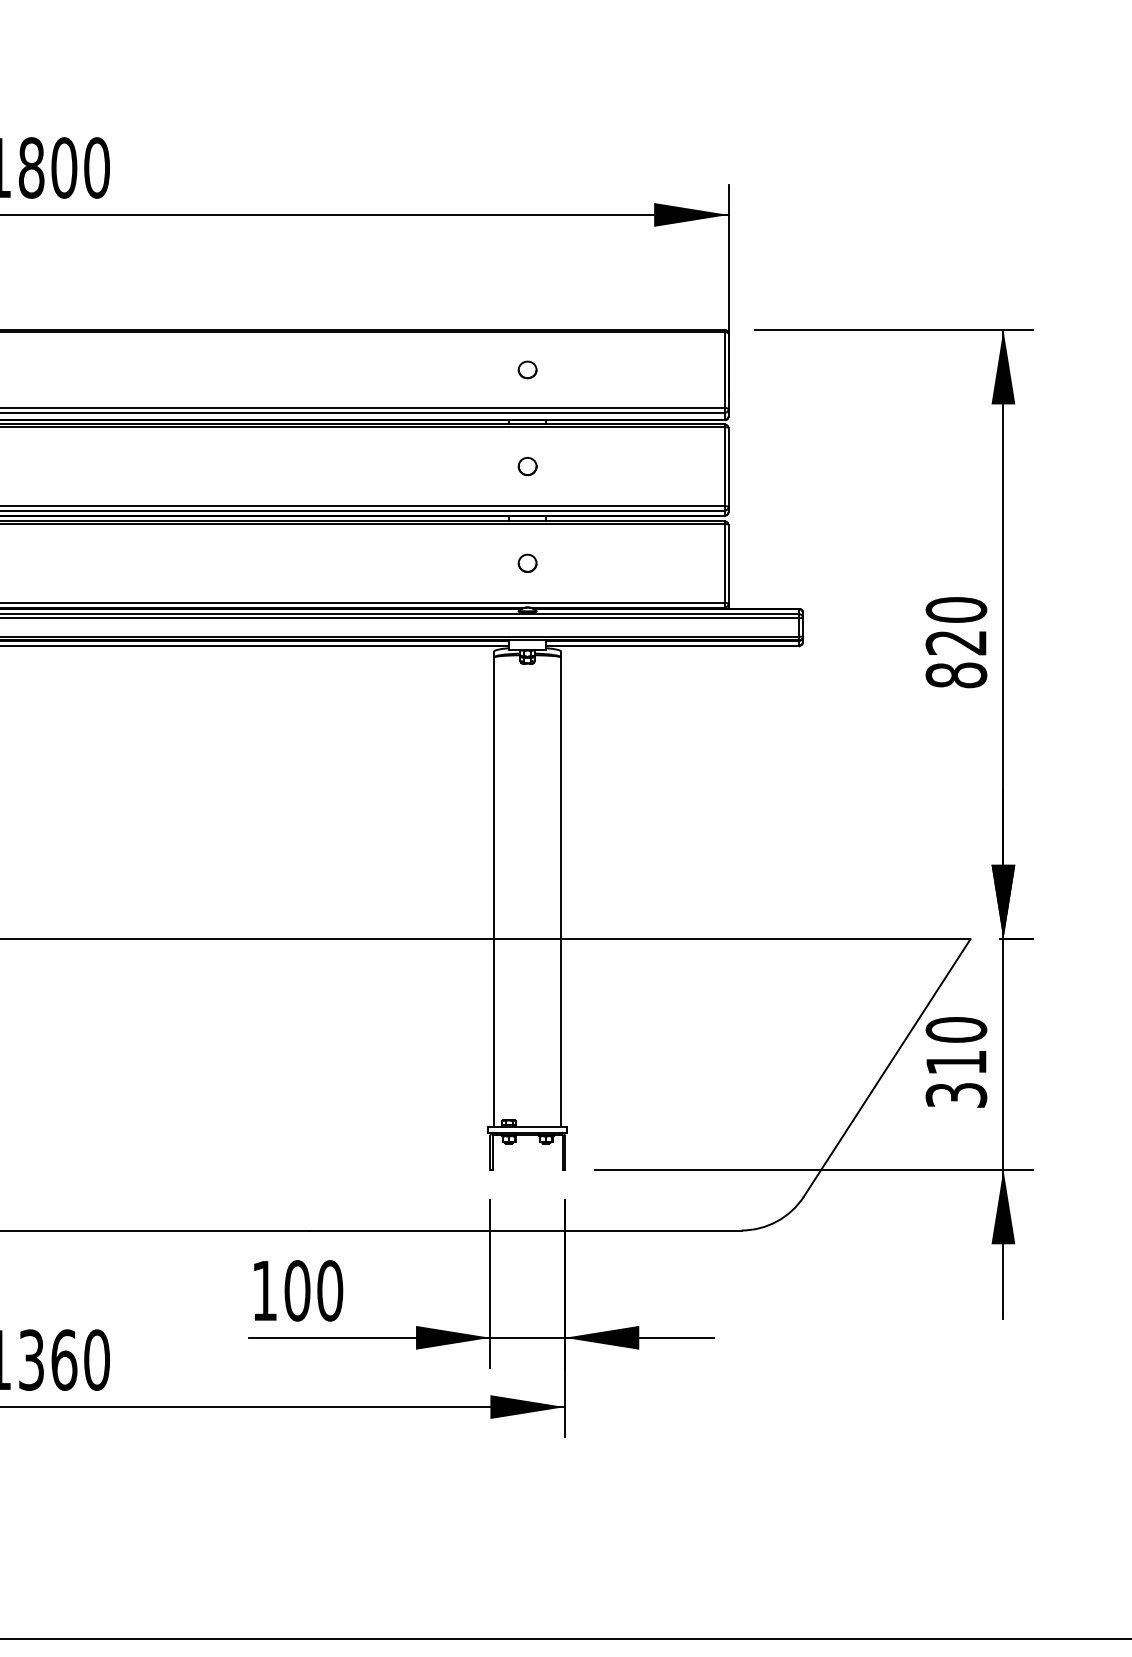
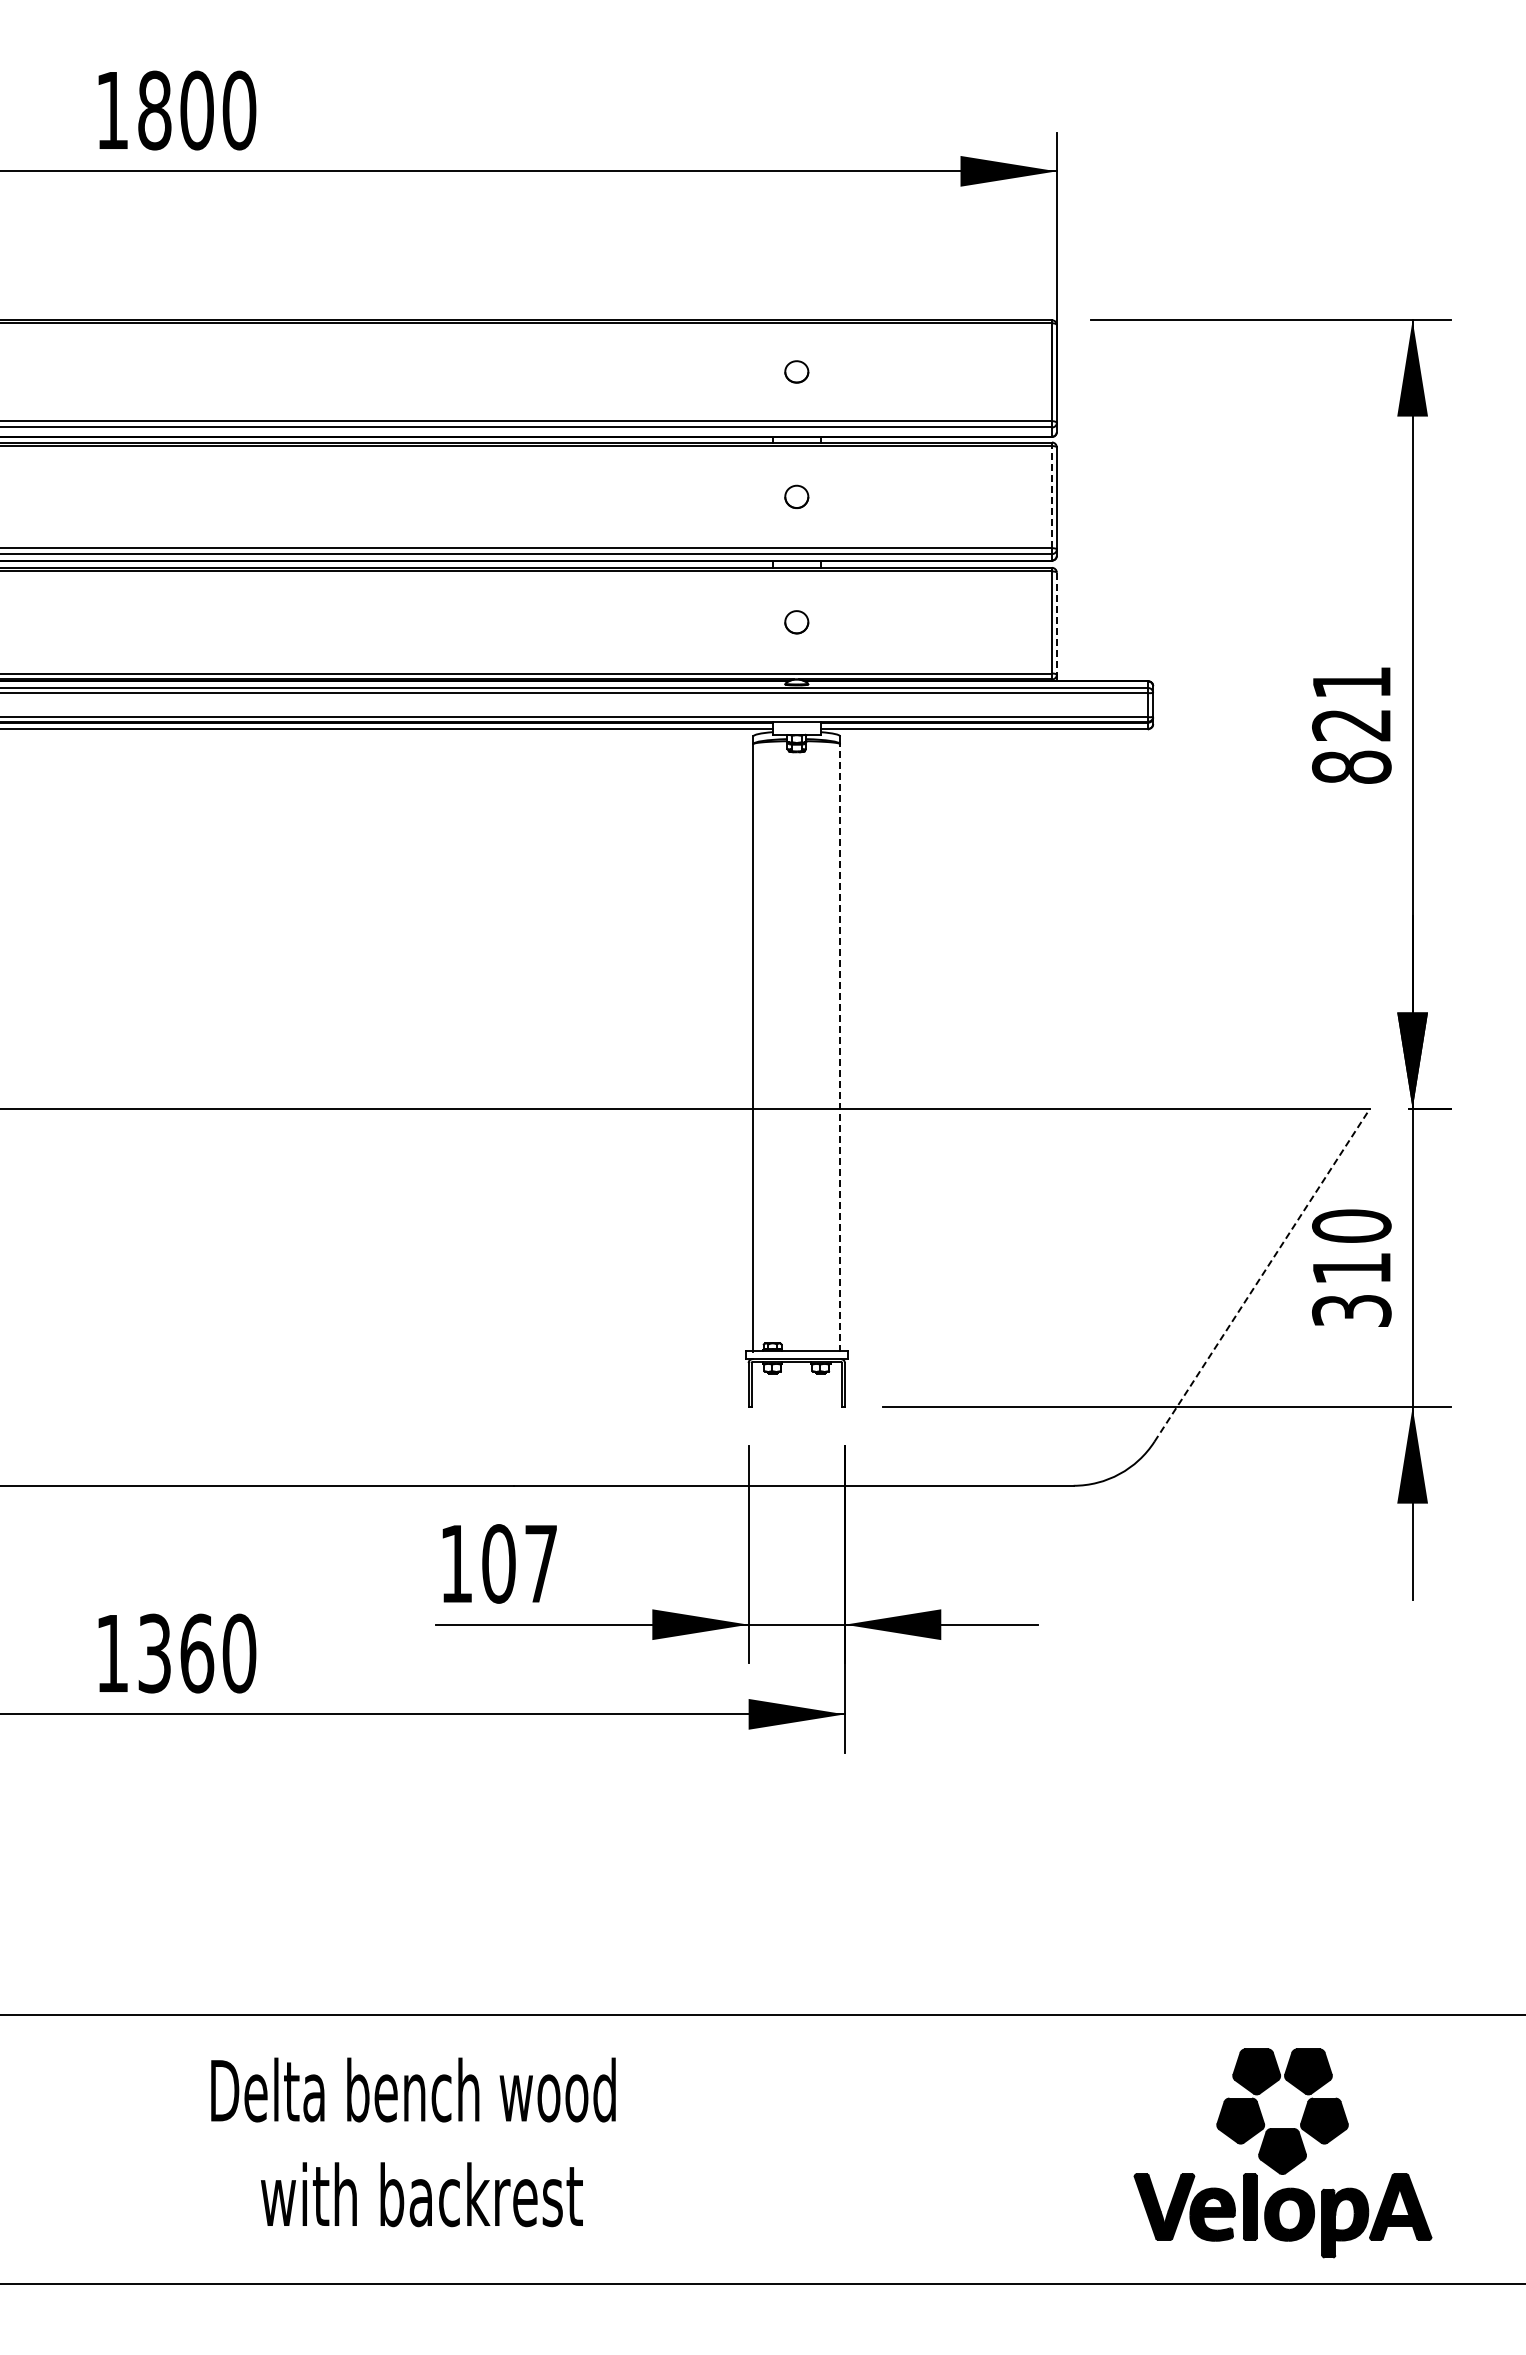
line: (725, 466) -> (1052, 496), solid -> dashed
line: (728, 565) -> (1056, 624), solid -> dashed
text: (956, 609) -> (1351, 682), 820 -> 821
line: (561, 891) -> (840, 1047), solid -> dashed
line: (887, 1067) -> (1262, 1274), solid -> dashed
text: (330, 1290) -> (541, 1563), 100 -> 107

